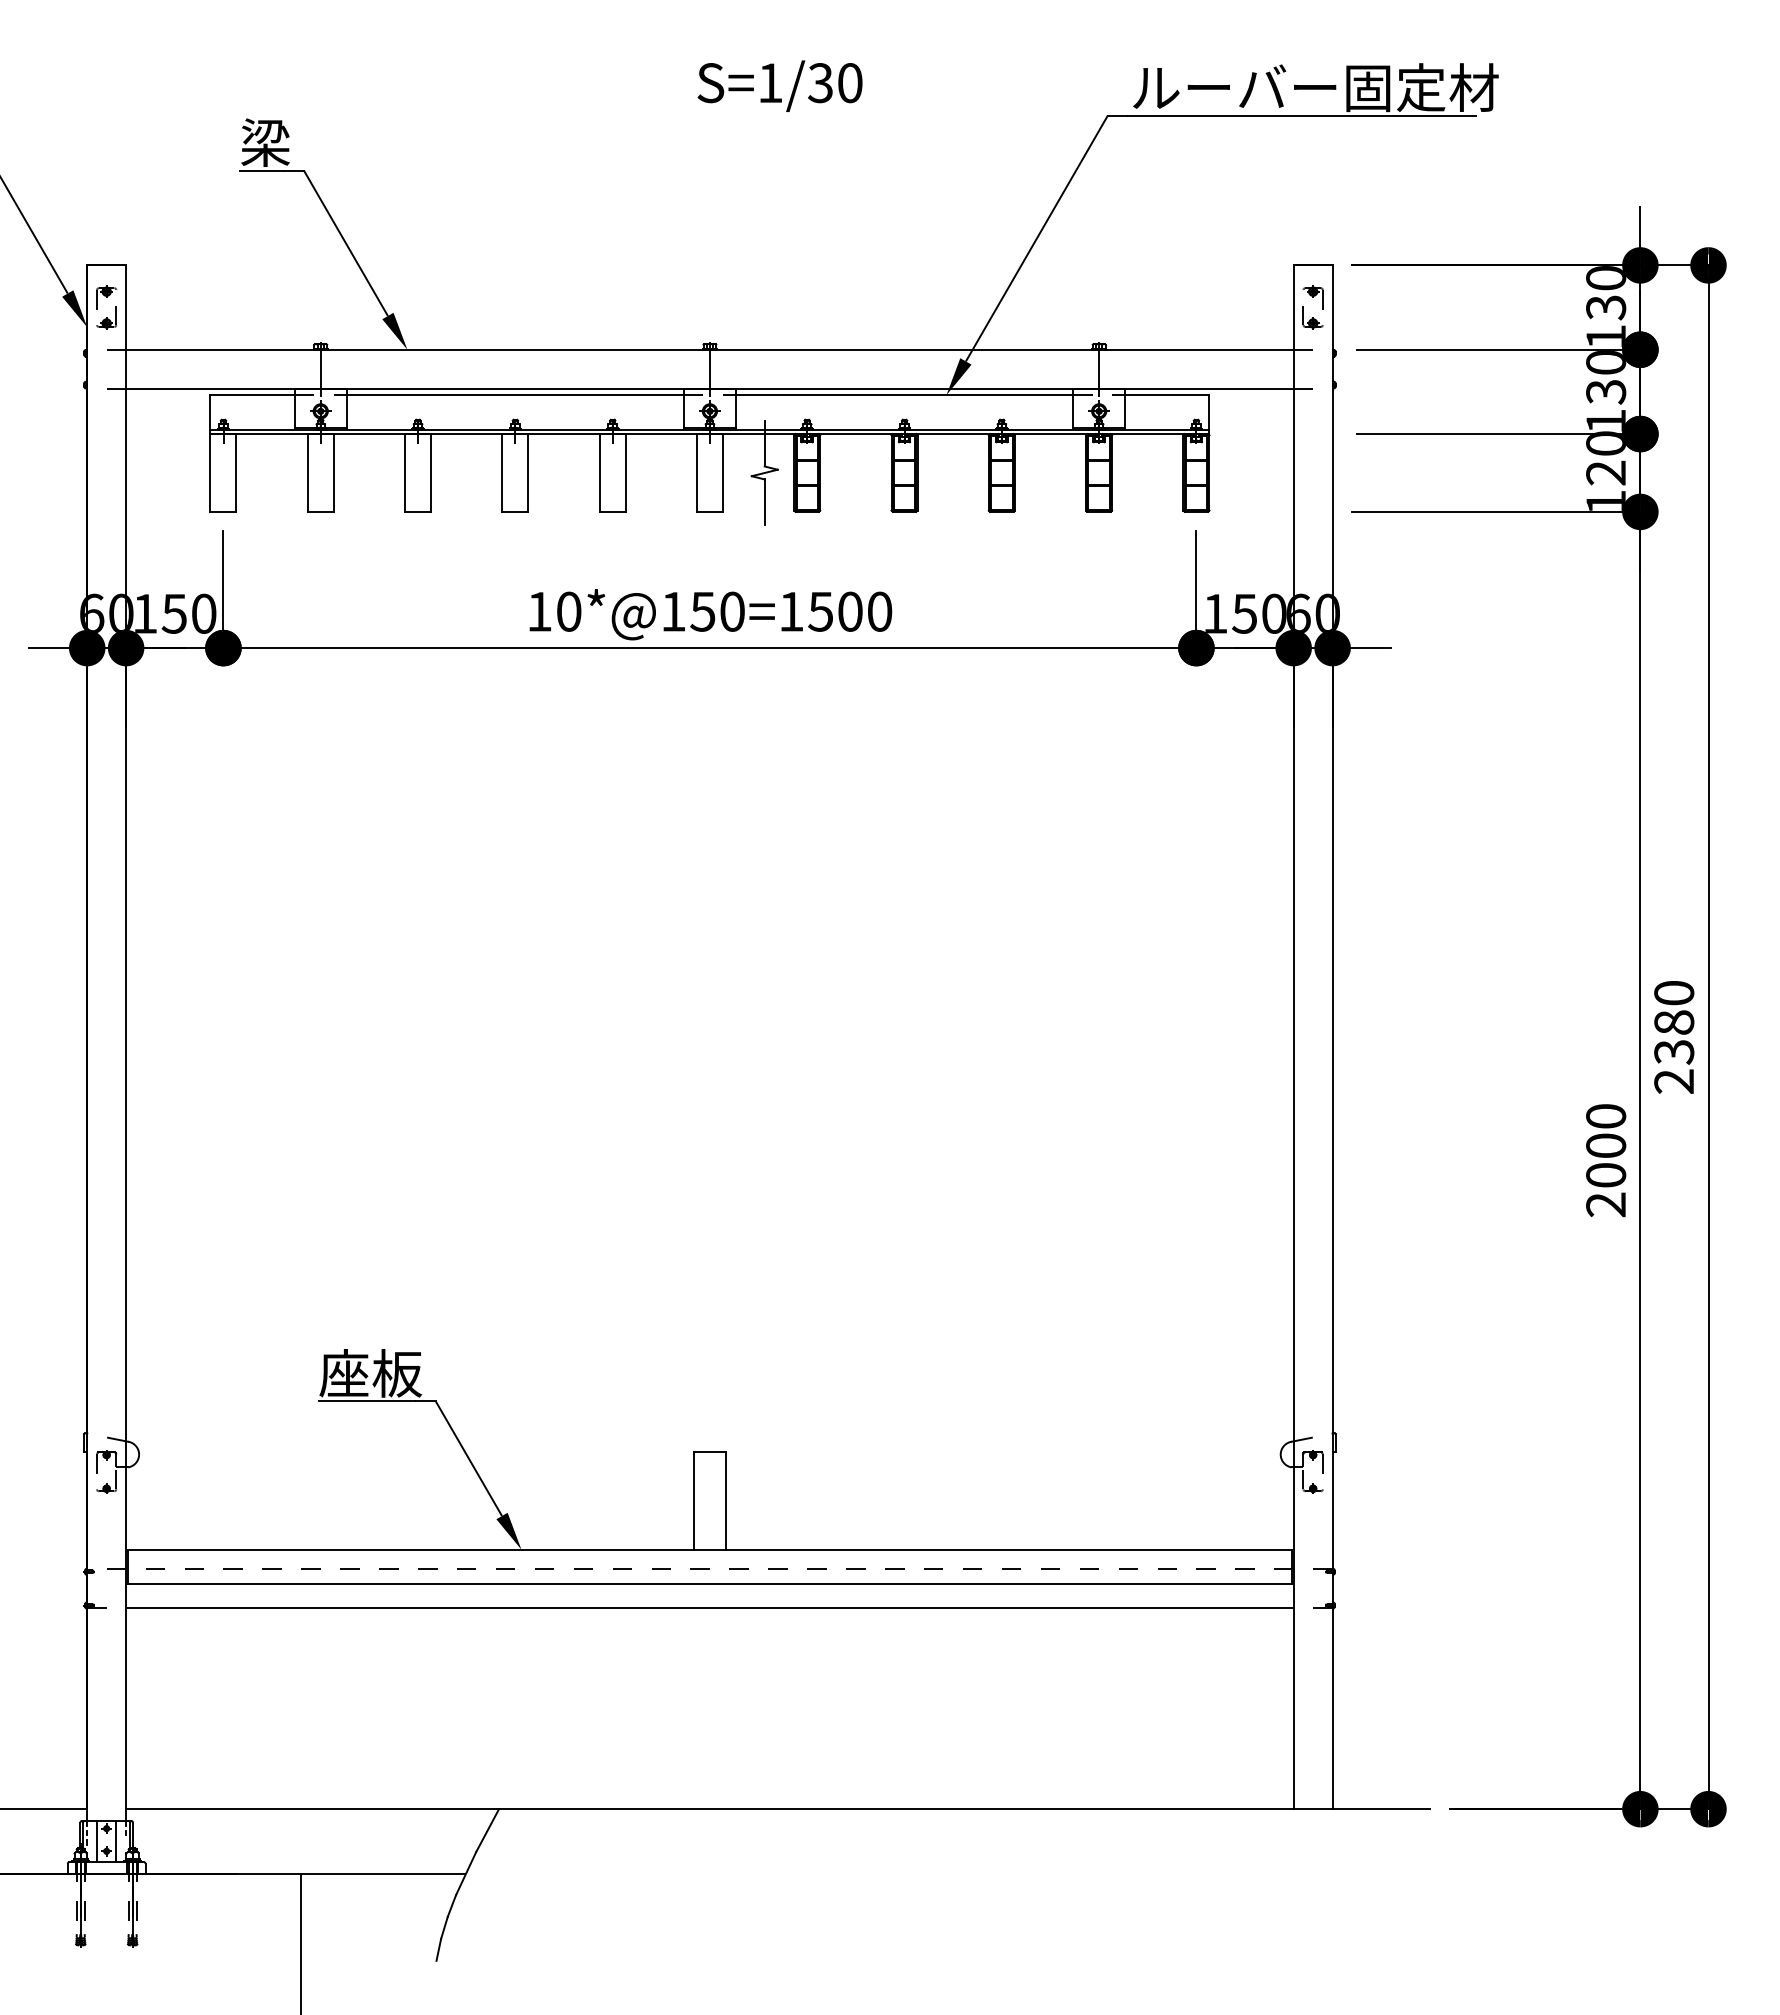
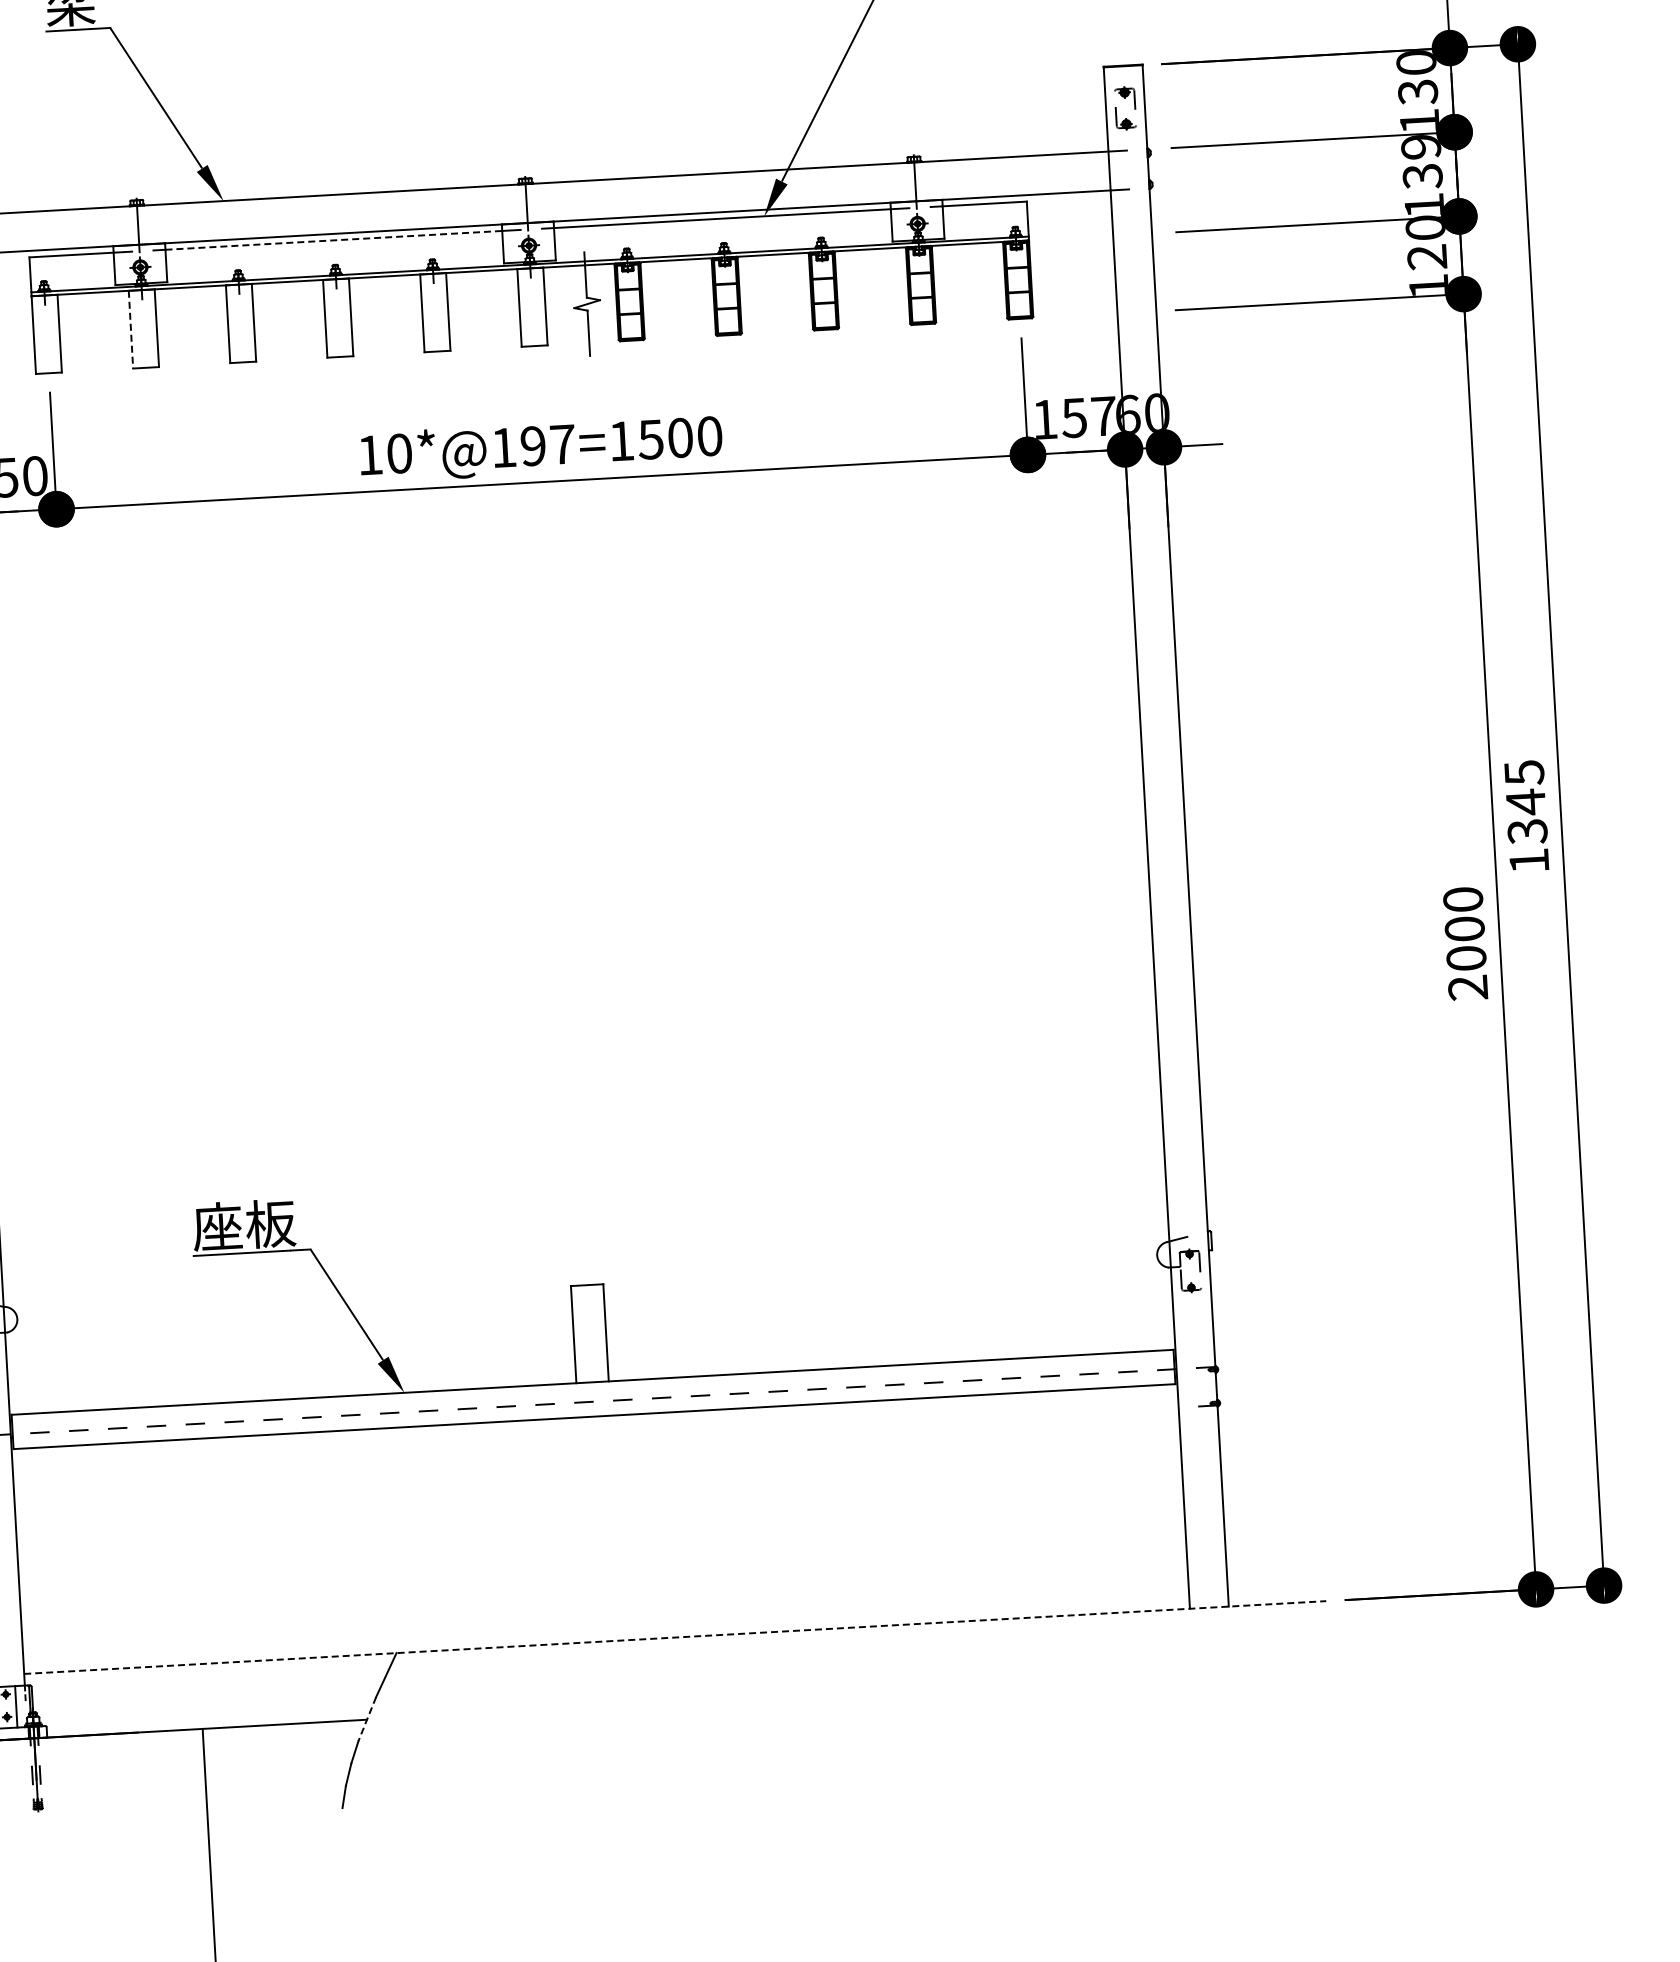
text: (1606, 362) -> (1421, 146), 130 -> 139
line: (515, 395) -> (334, 240), solid -> dashed
line: (307, 472) -> (130, 329), solid -> dashed
text: (717, 611) -> (547, 445), 10*@150=1500 -> 10*@197=1500
text: (1274, 613) -> (1104, 416), 150 -> 157
text: (1674, 1037) -> (1527, 817), 2380 -> 1345
line: (709, 1608) -> (595, 1441), removed
line: (778, 1809) -> (675, 1637), solid -> dashed
line: (466, 1873) -> (367, 1719), solid -> dashed

